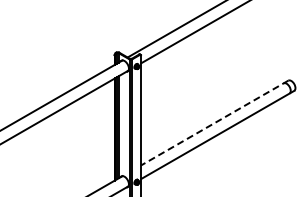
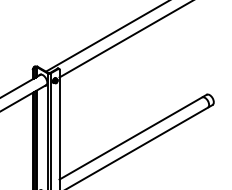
line: (214, 123) -> (132, 137), dashed -> solid

